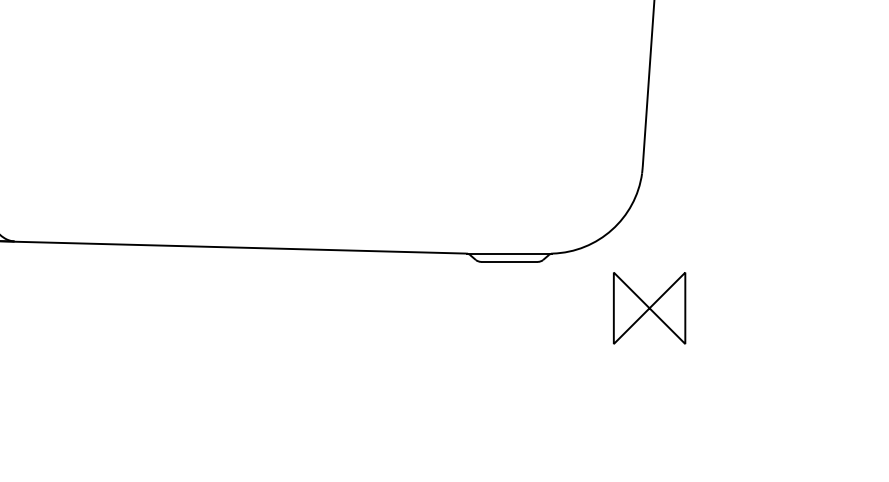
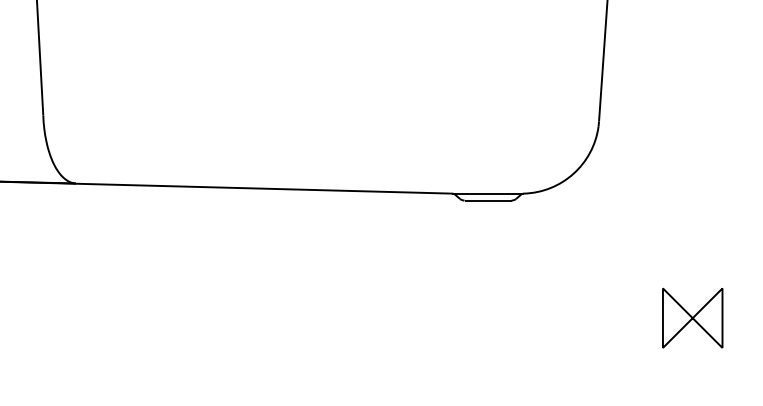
part: (649, 308) -> (692, 318), moved

